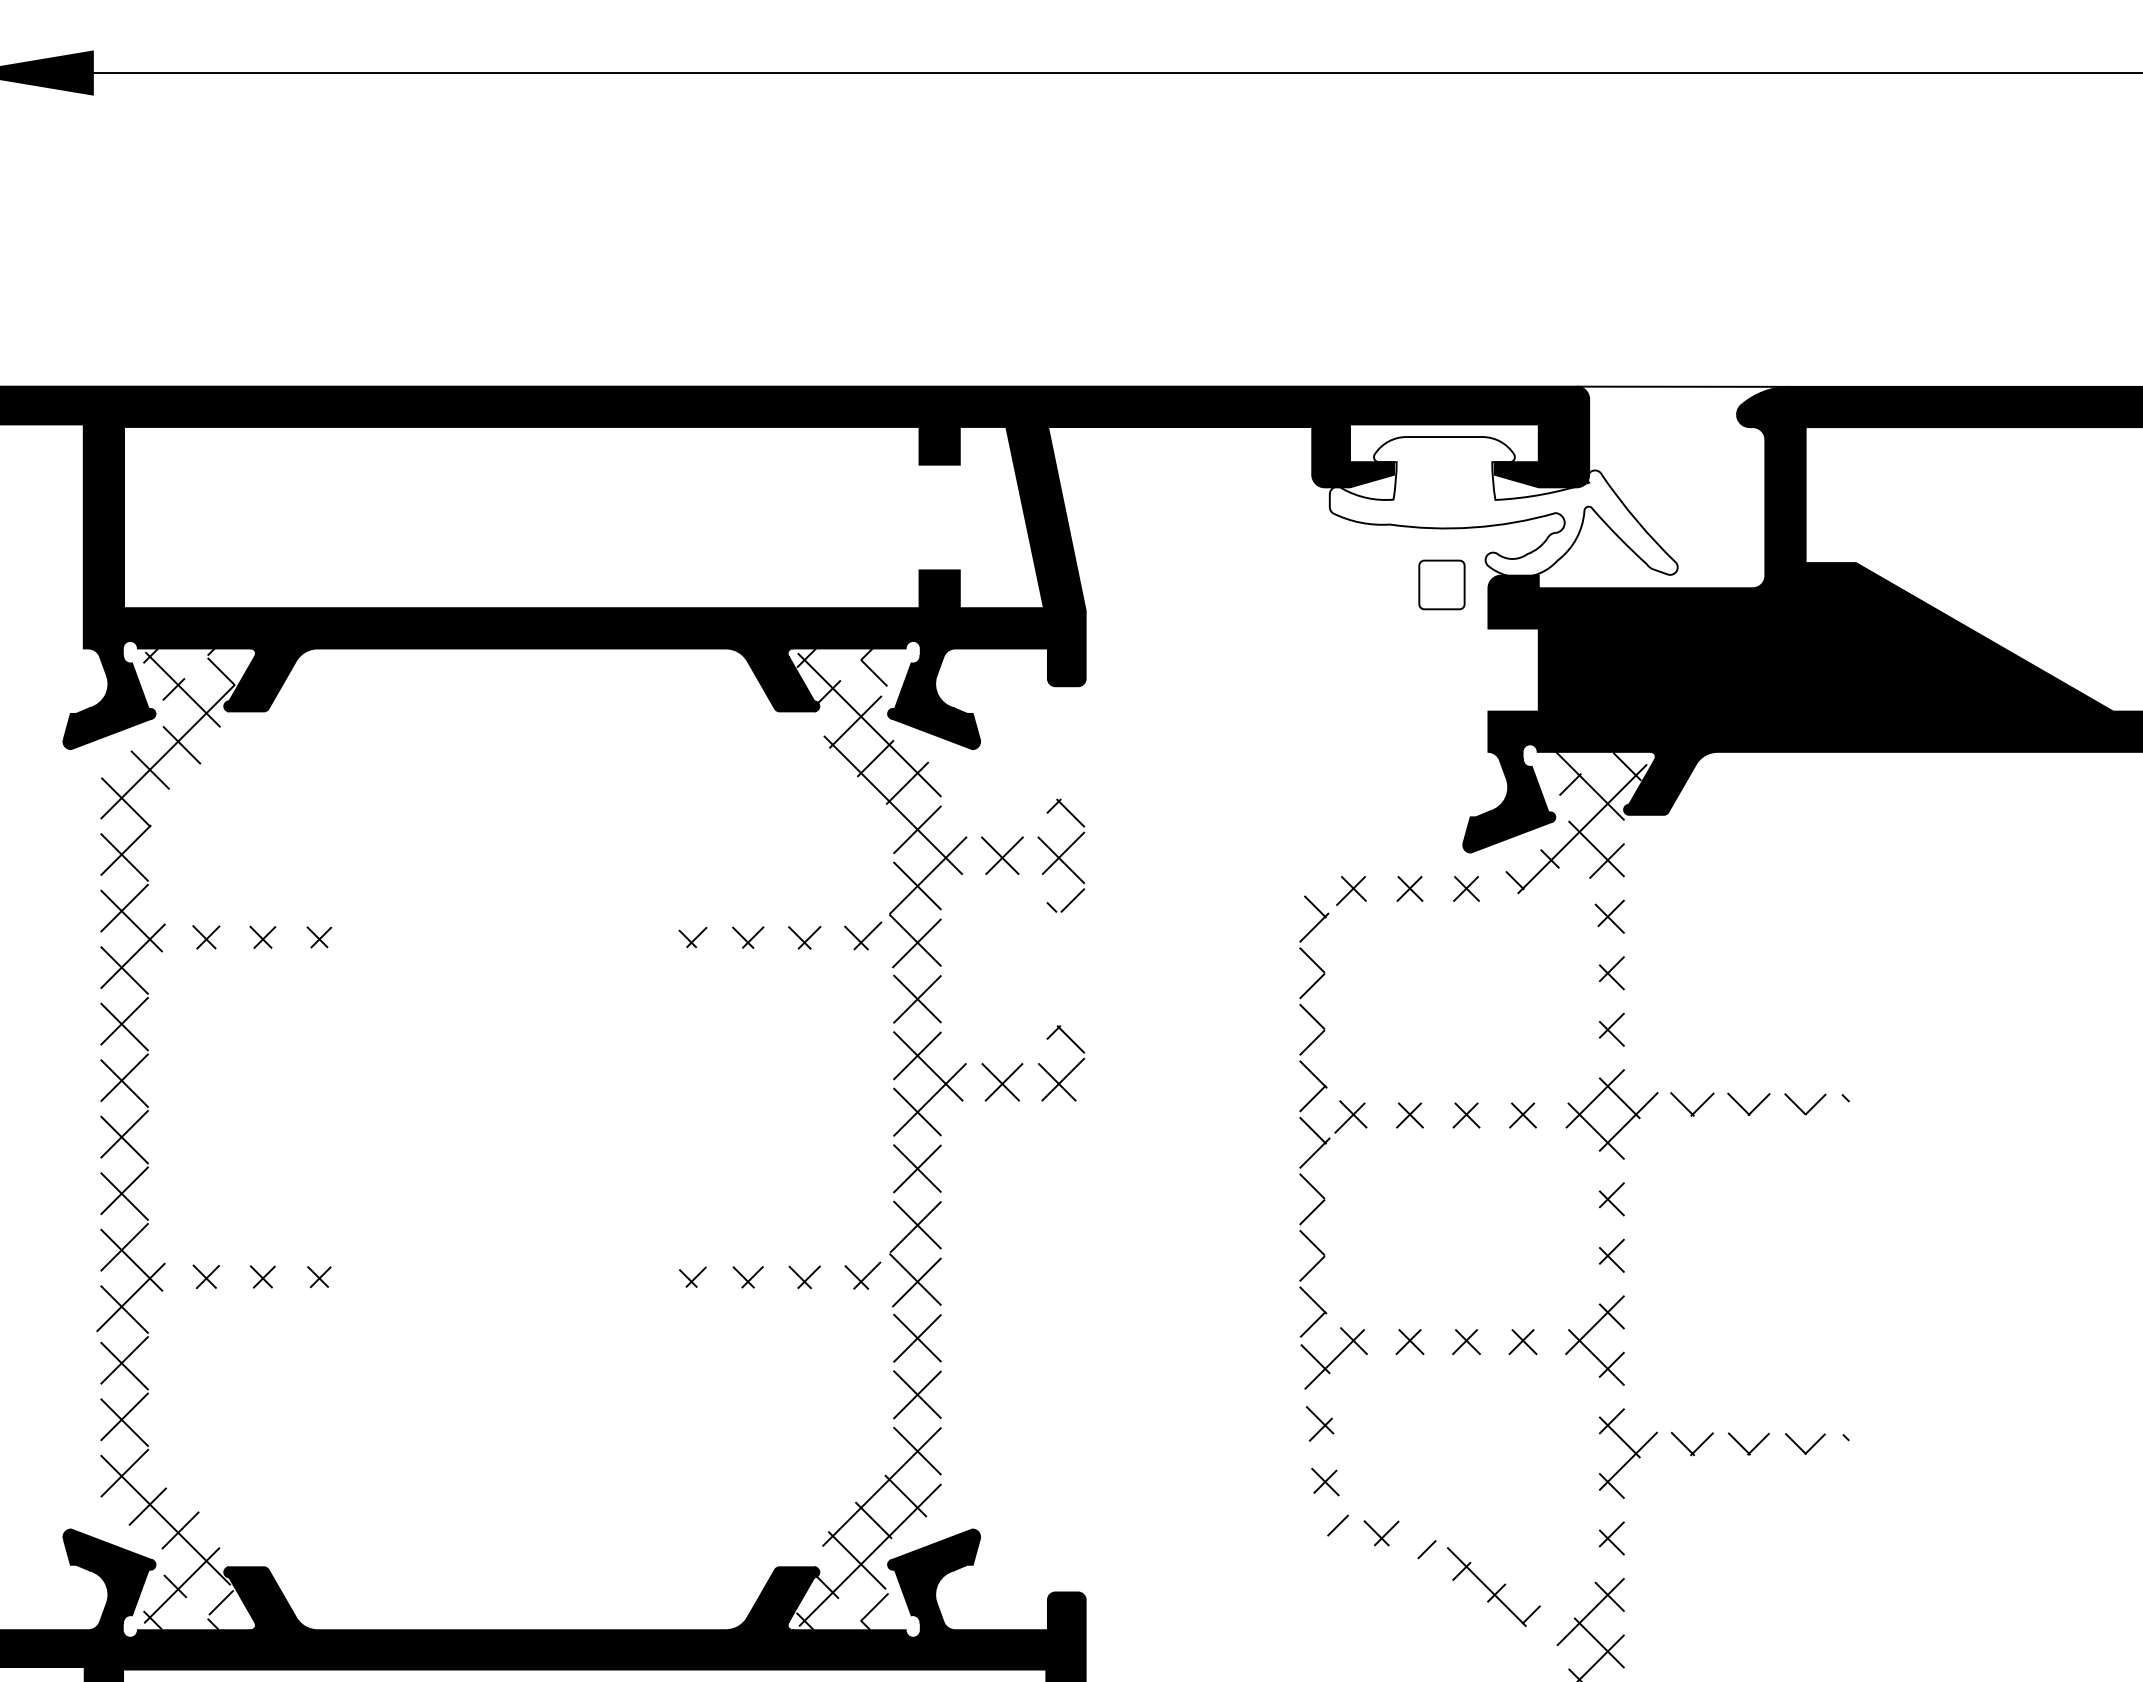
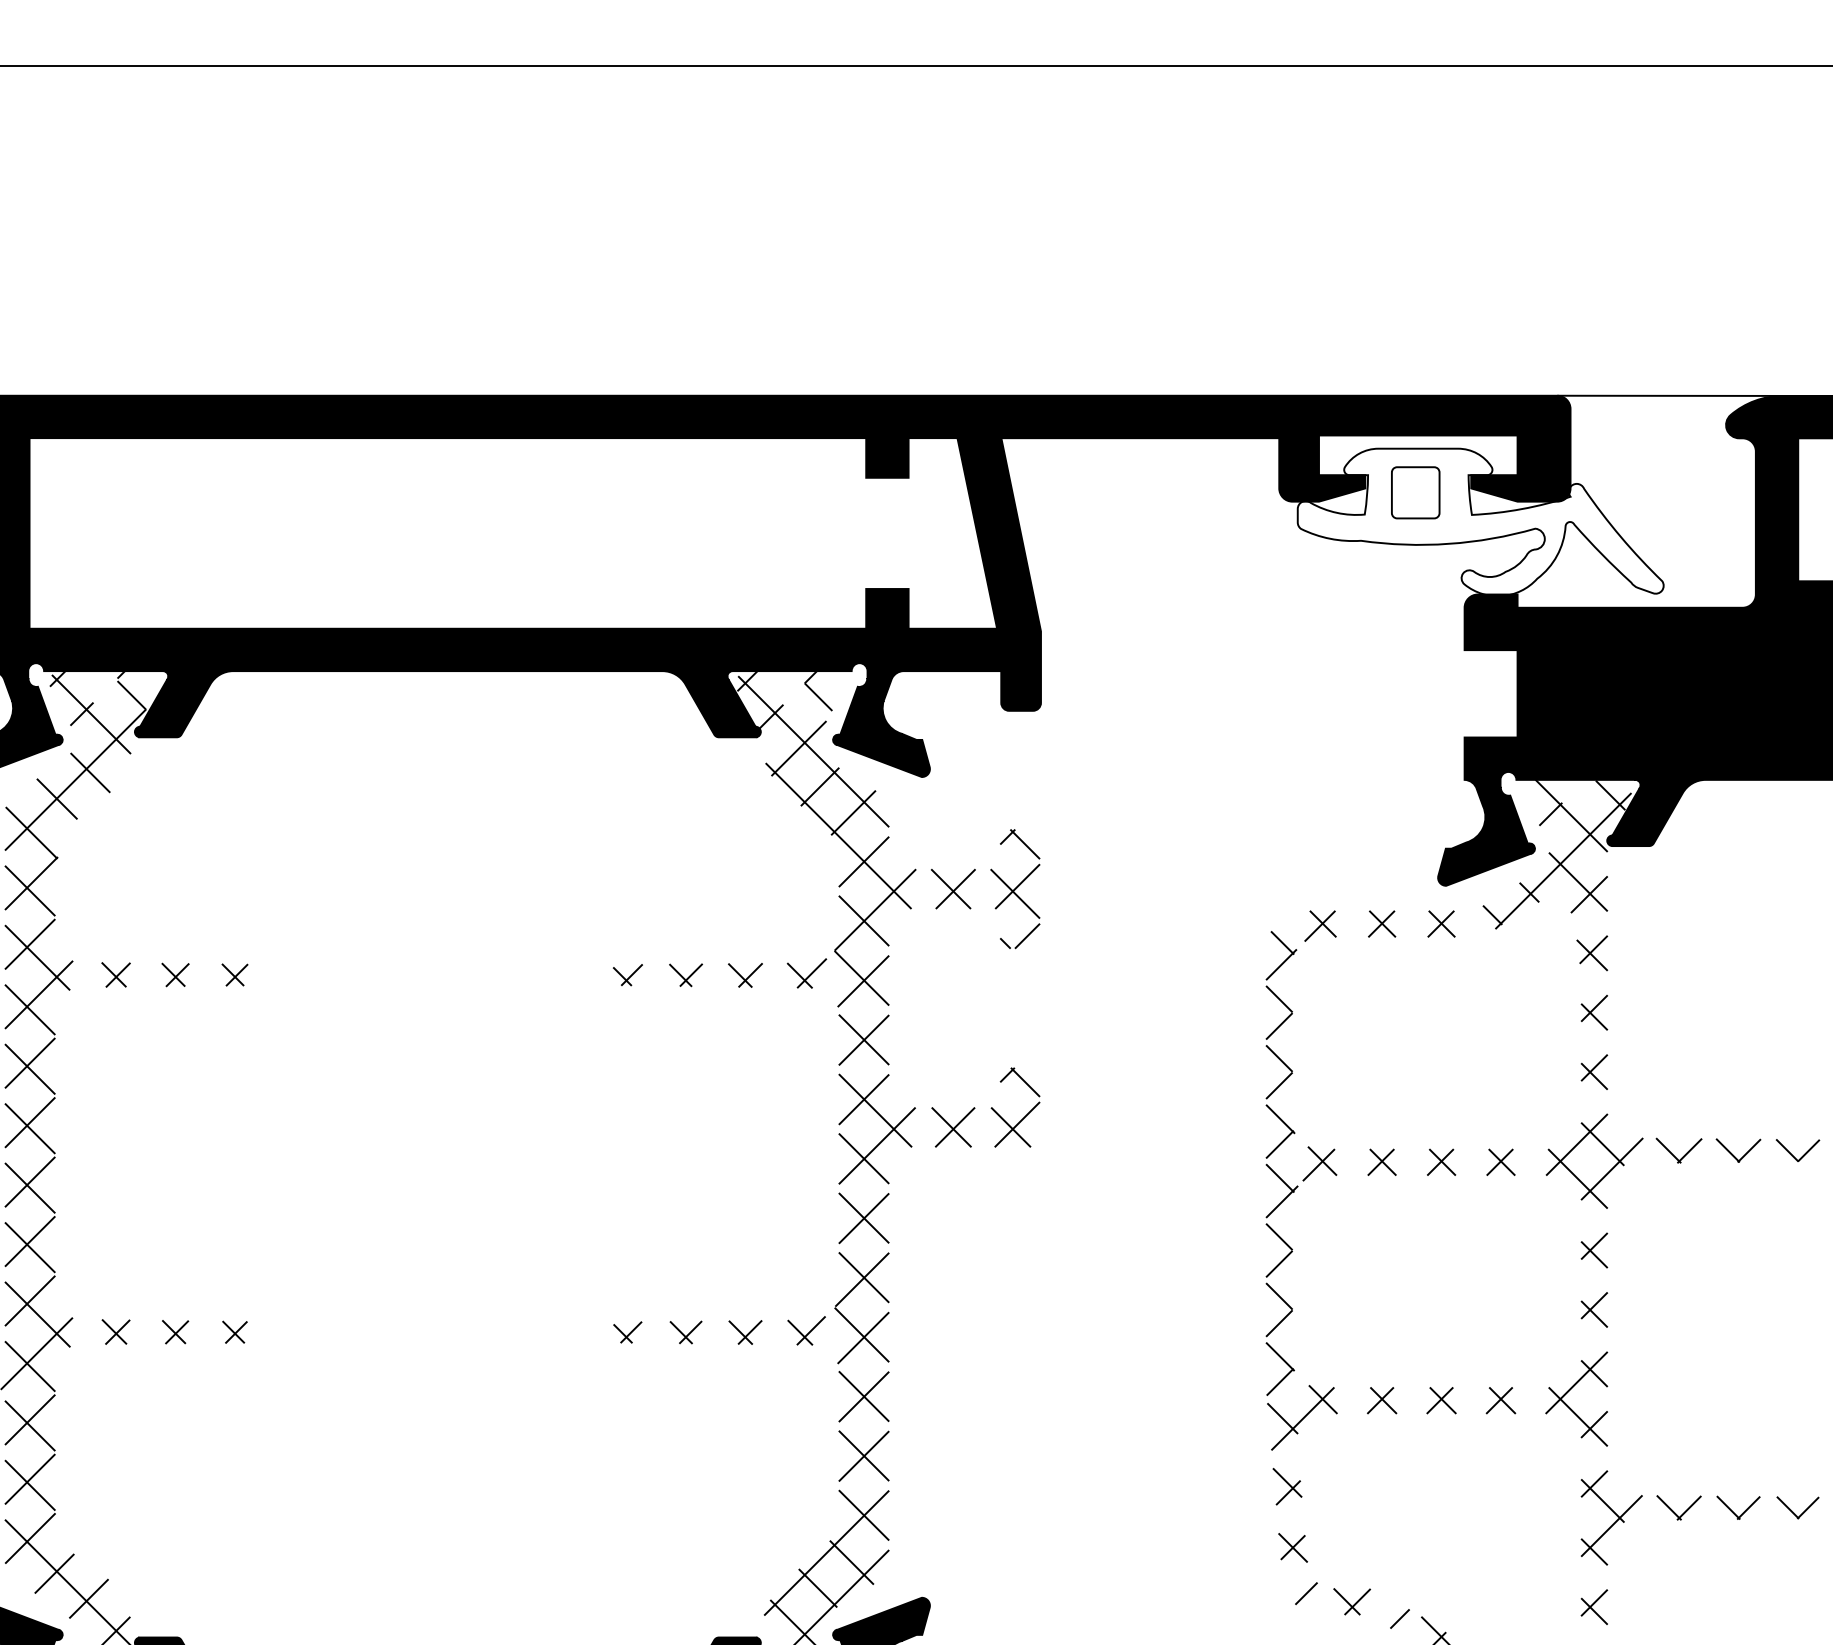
part: (1441, 584) -> (1415, 492), moved

